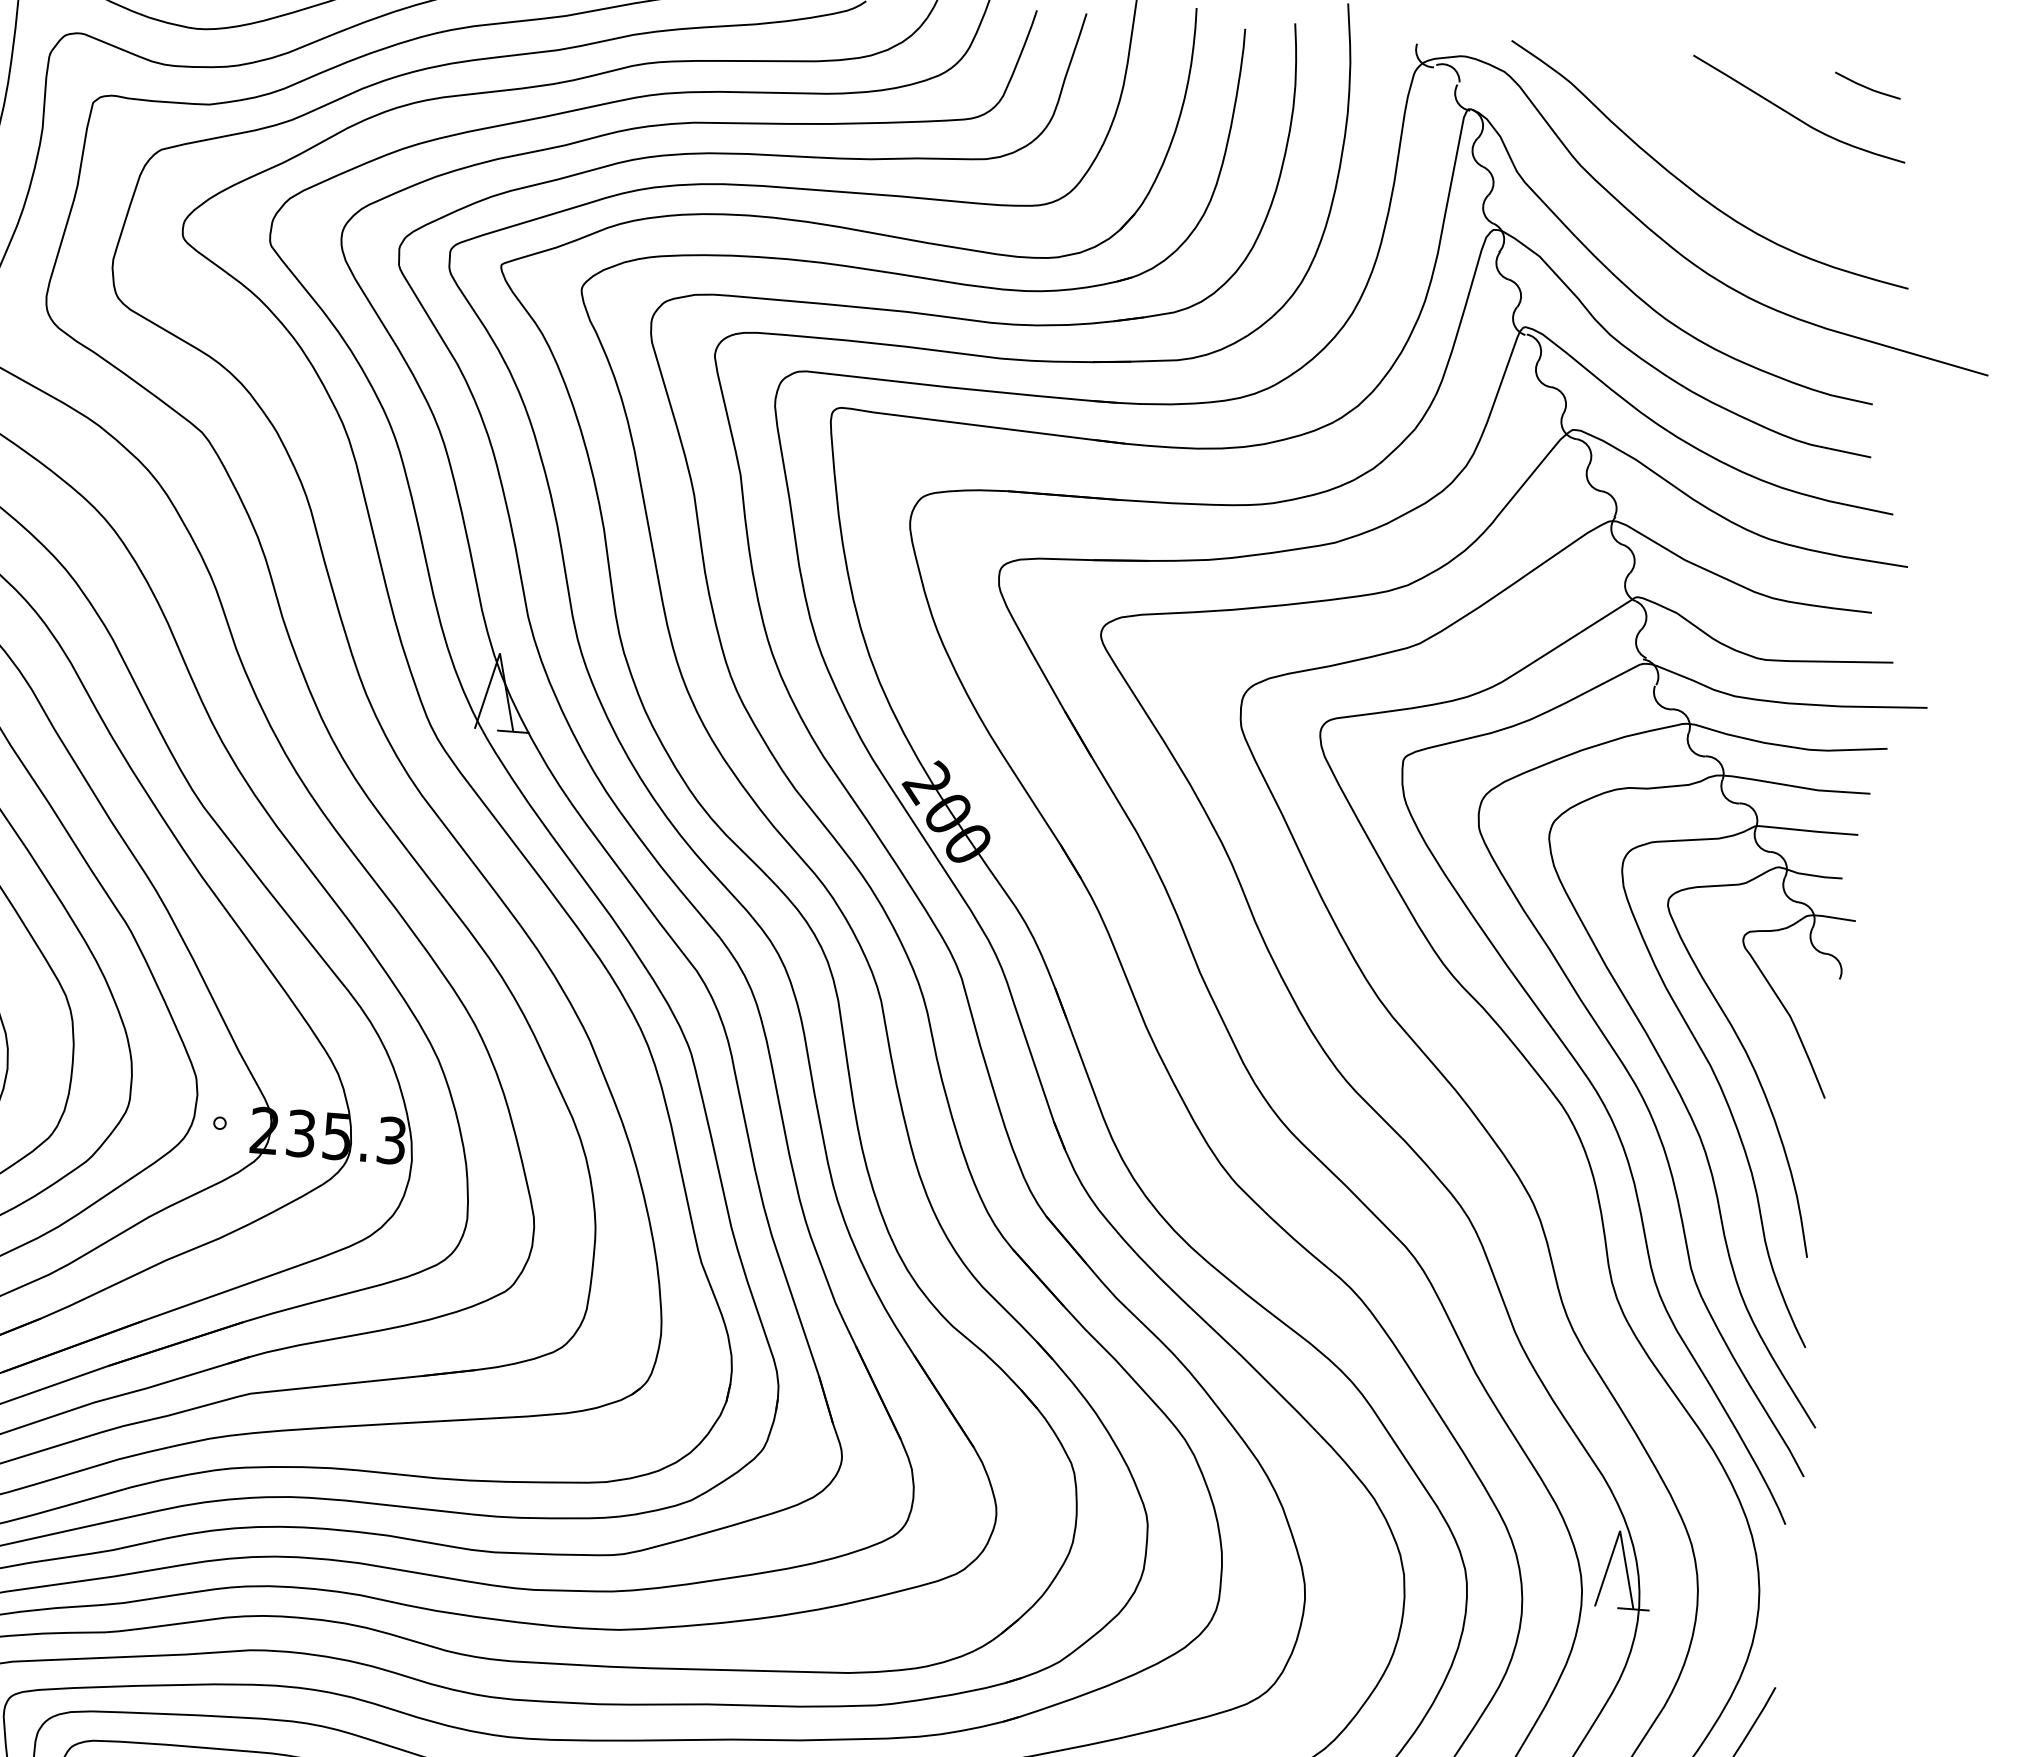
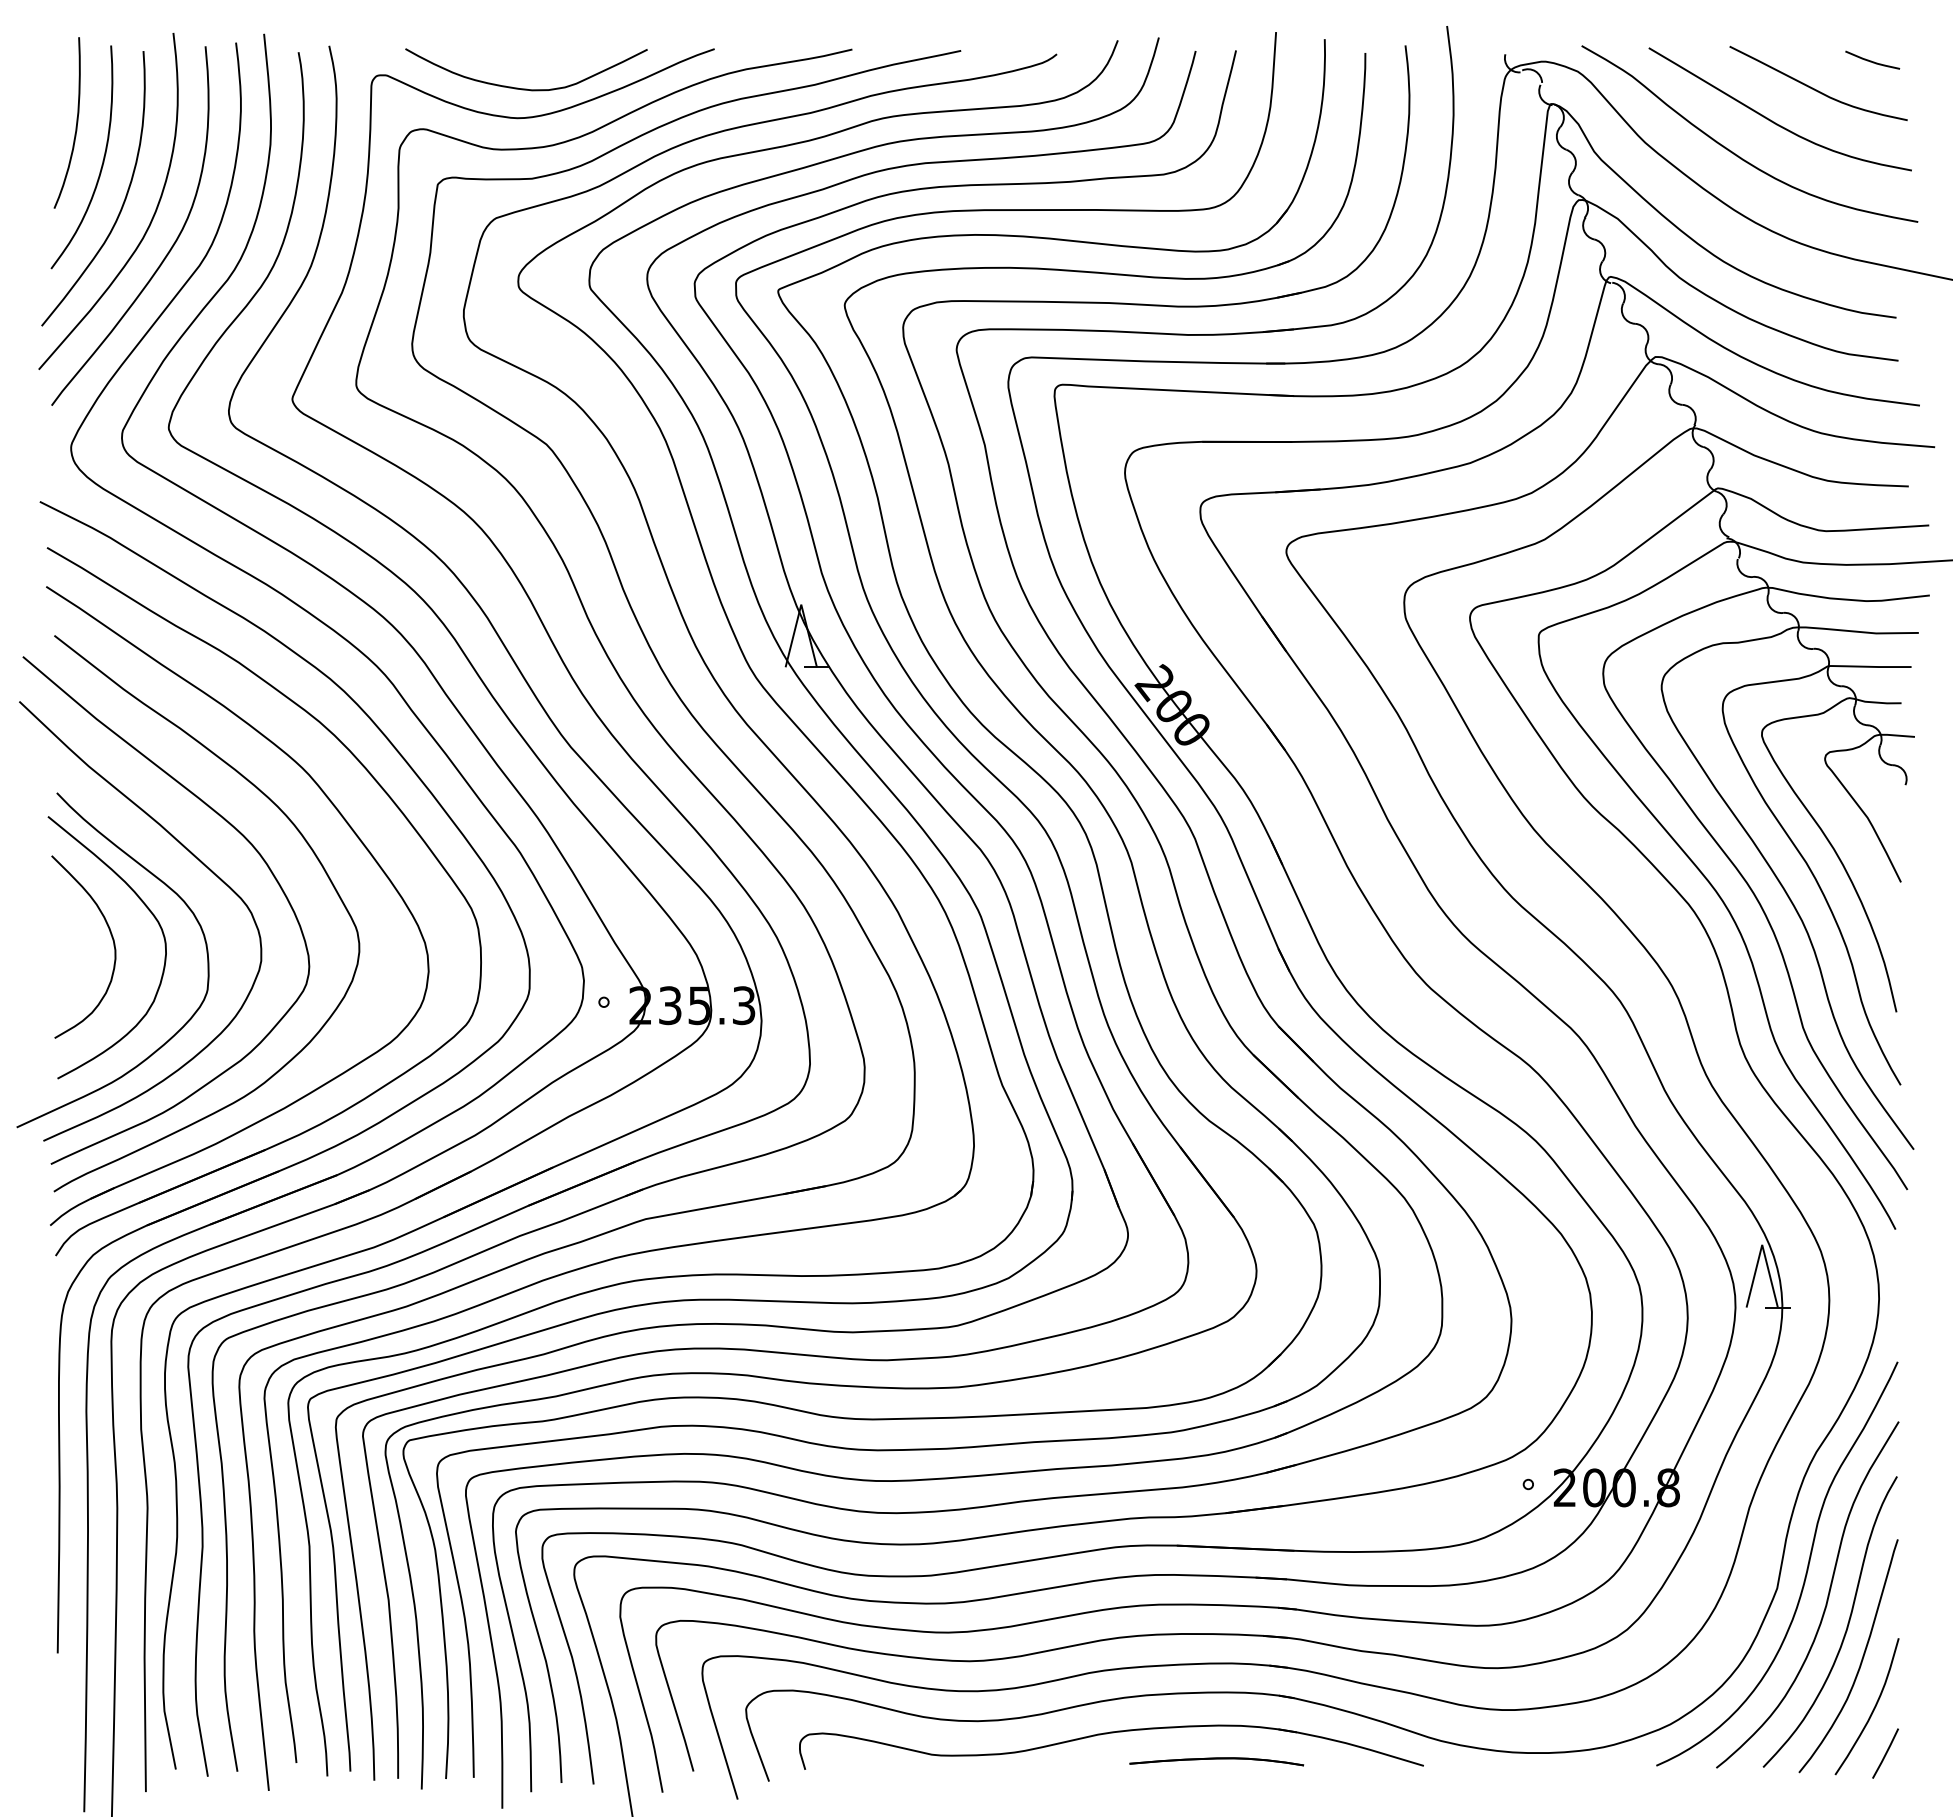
curve: (1741, 151) -> (1774, 121), added

